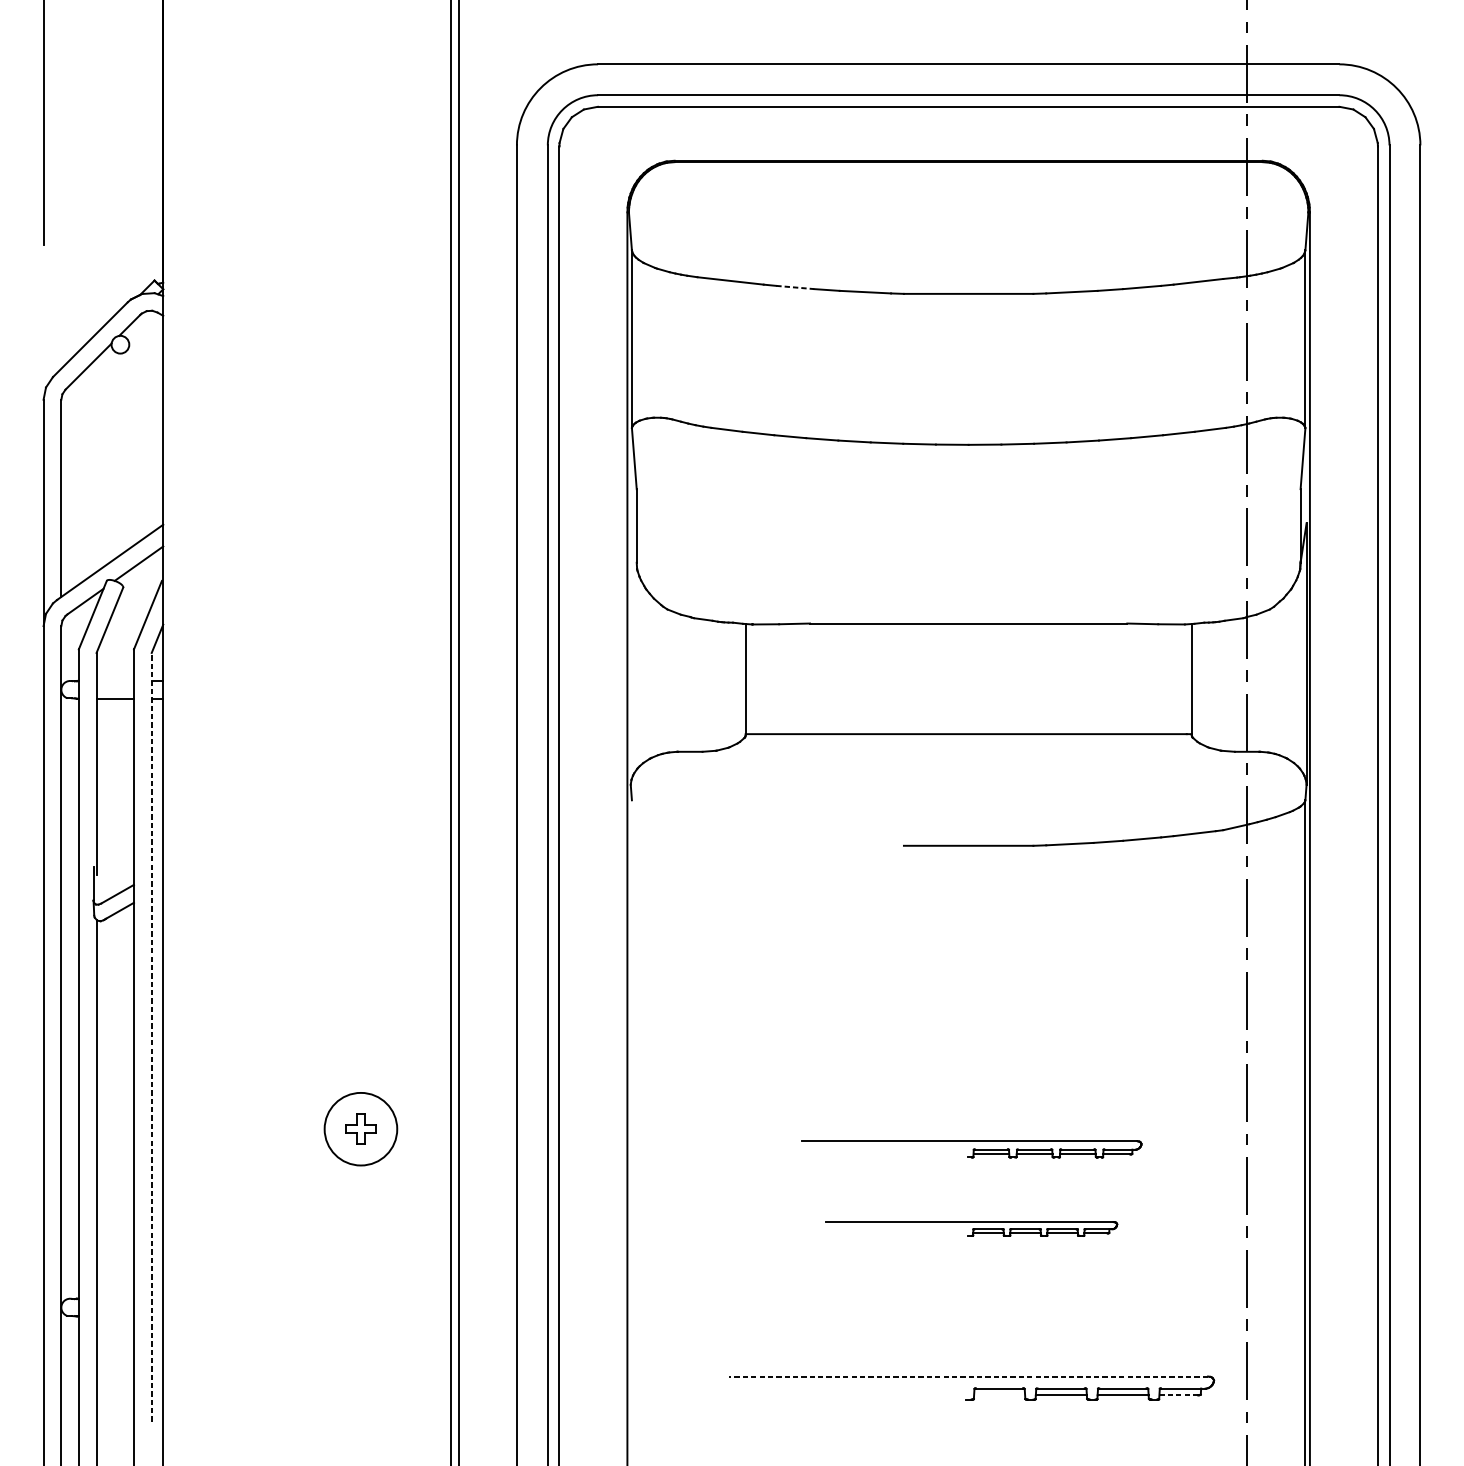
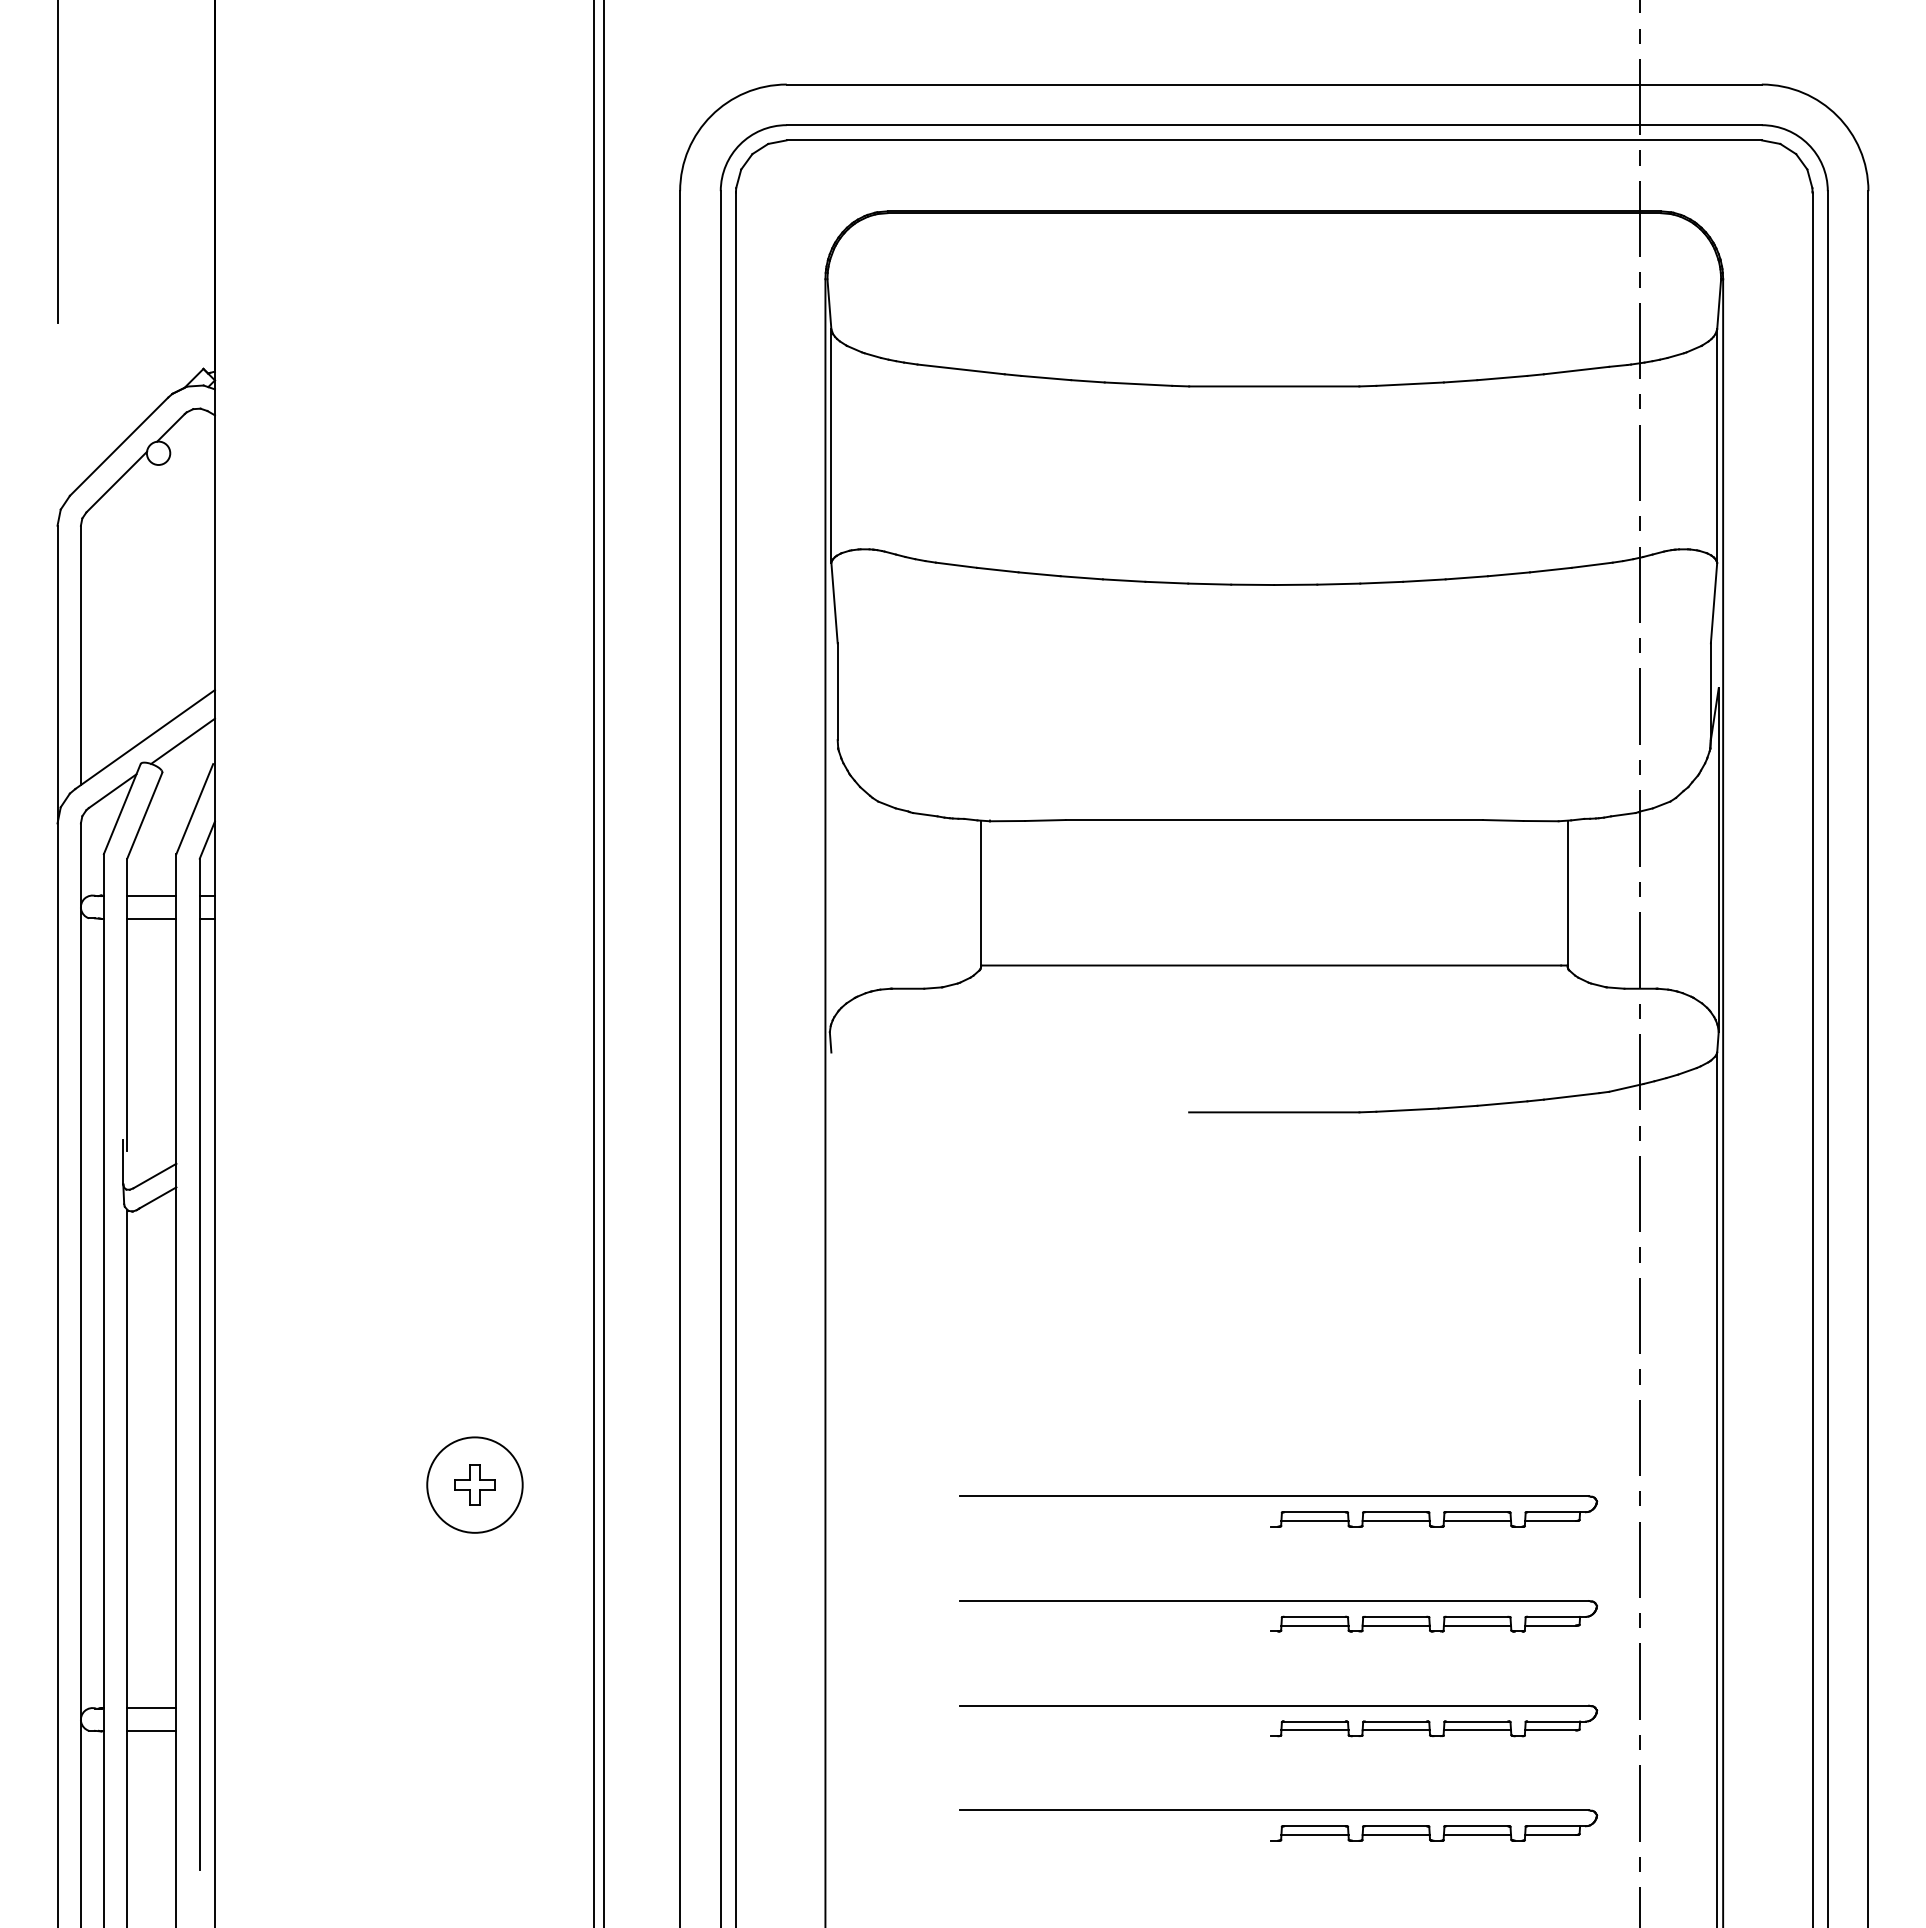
line: (795, 287) -> (1046, 378), dashed -> solid
line: (115, 680) -> (151, 895), added
line: (151, 1037) -> (199, 1364), dashed -> solid
part: (971, 1149) -> (1278, 1511), size x1.43
part: (971, 1229) -> (1278, 1616), size x1.67
line: (115, 1299) -> (151, 1708), added
part: (971, 1308) -> (1278, 1720), added
line: (115, 1316) -> (151, 1731), added
line: (968, 1376) -> (1274, 1810), dashed -> solid
line: (999, 1394) -> (1314, 1834), added
line: (1179, 1394) -> (1551, 1834), dashed -> solid

